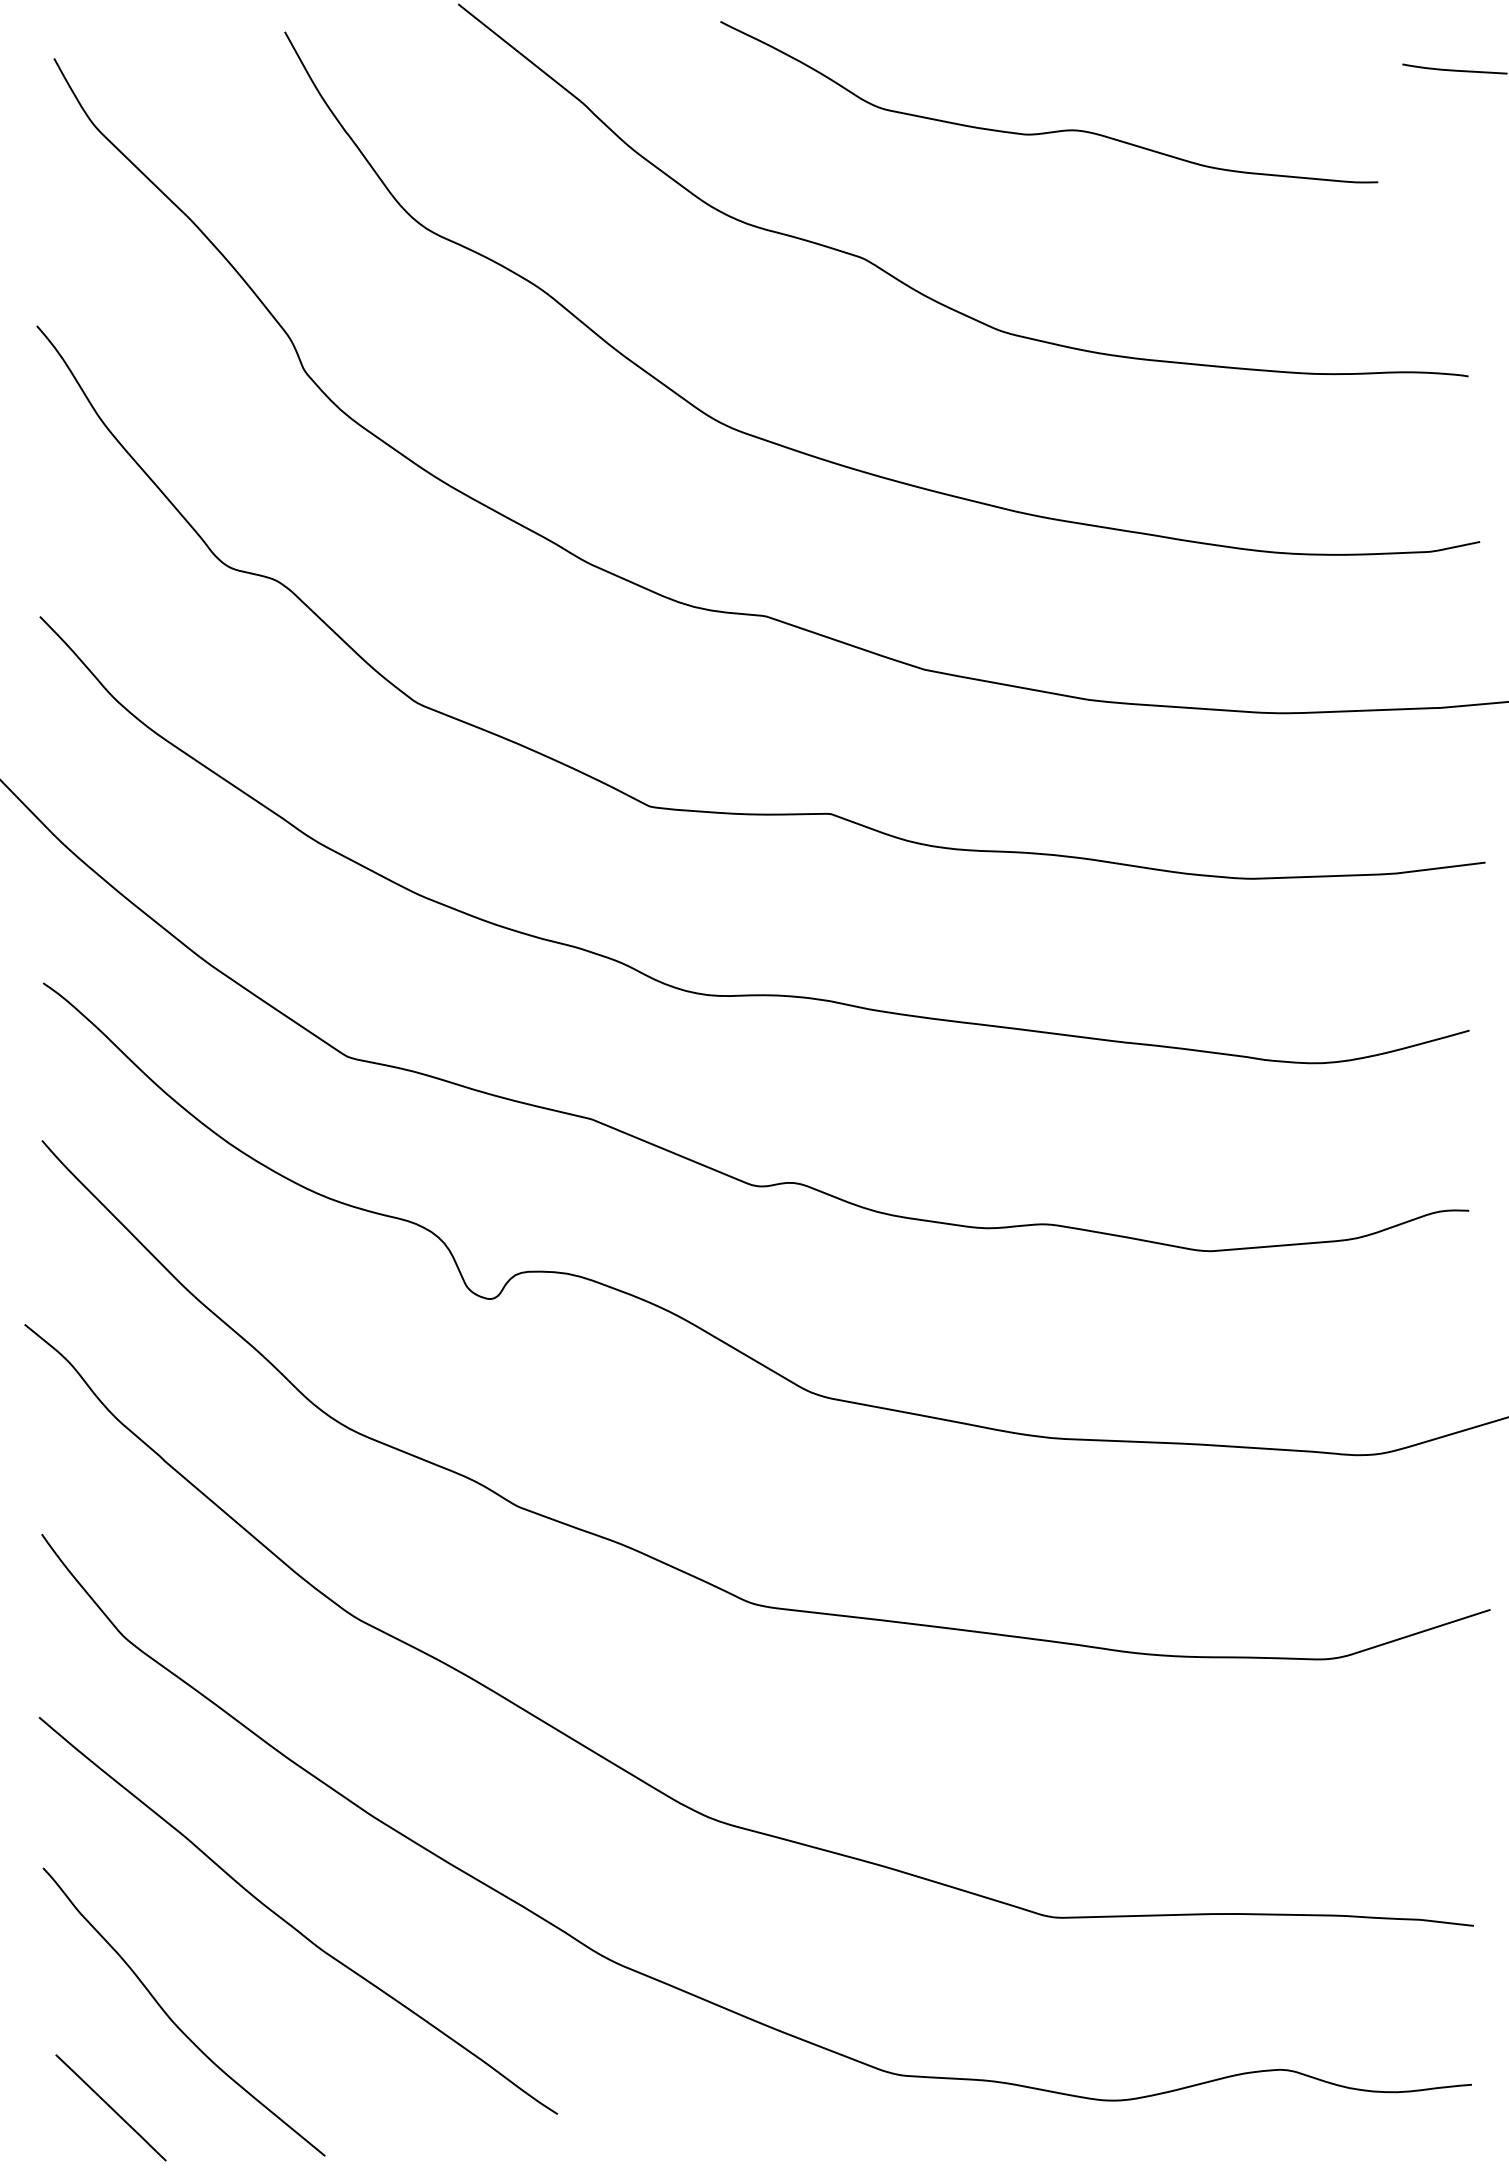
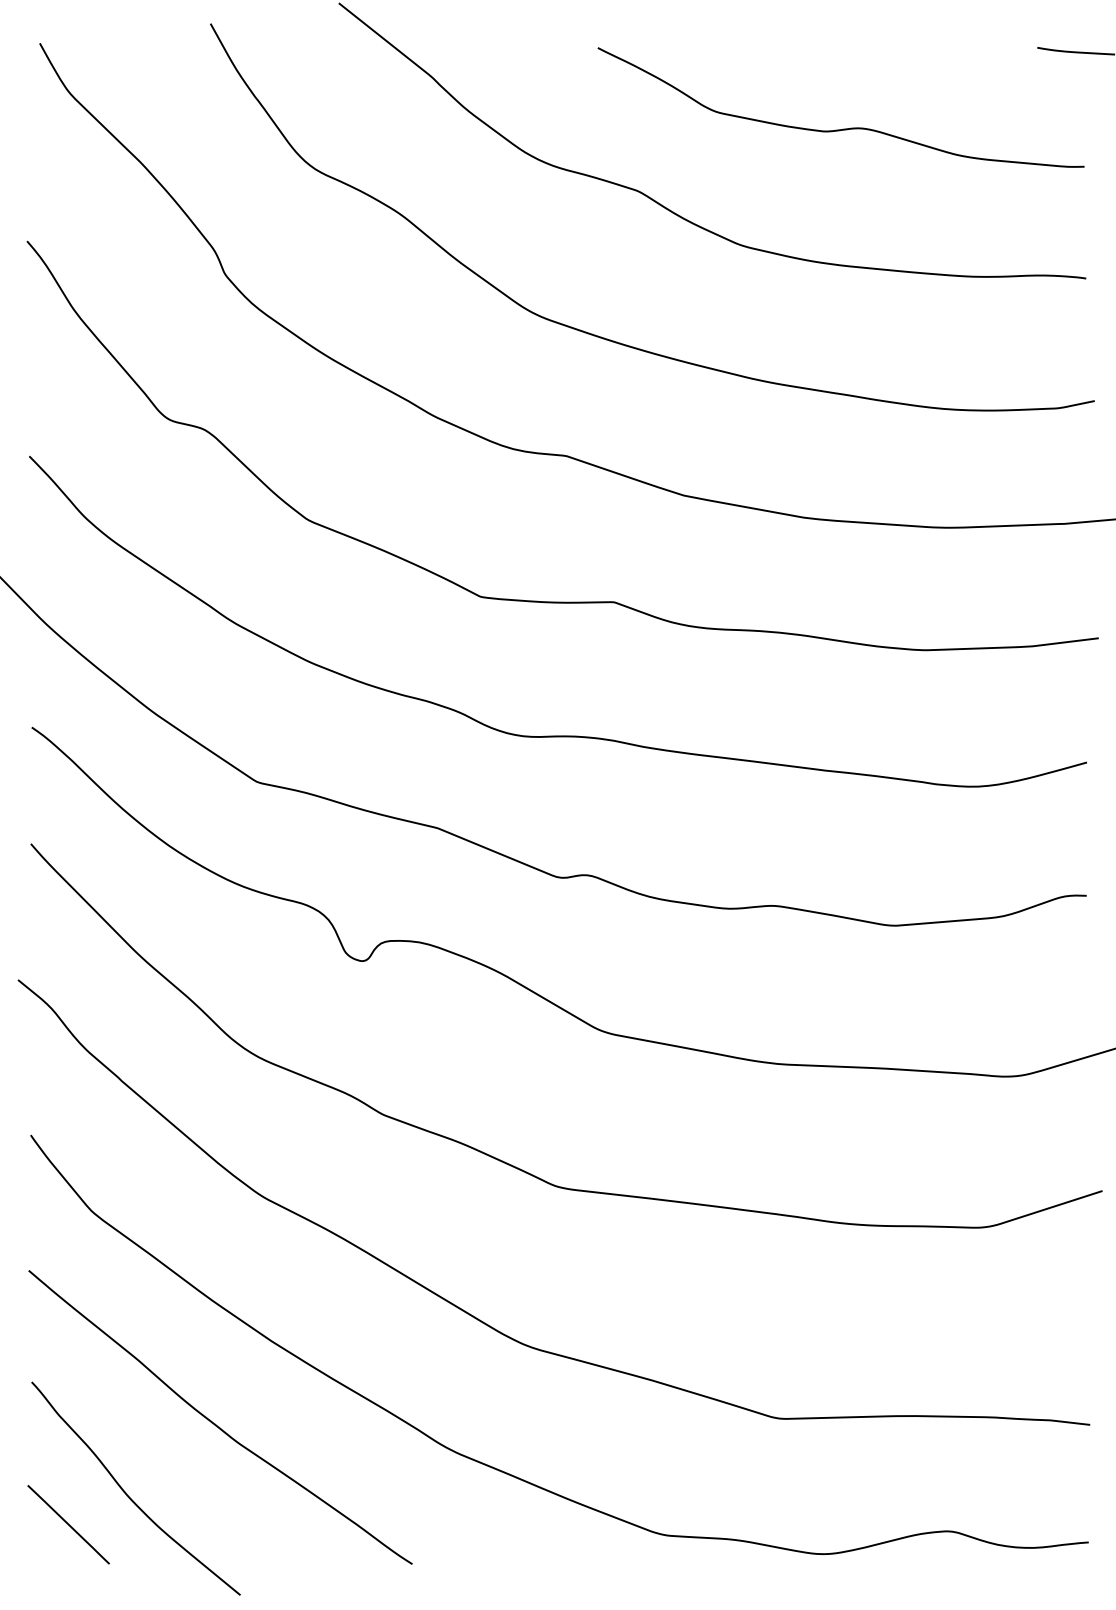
curve: (1055, 130) -> (845, 128), moved
line: (110, 2107) -> (68, 1524), moved

